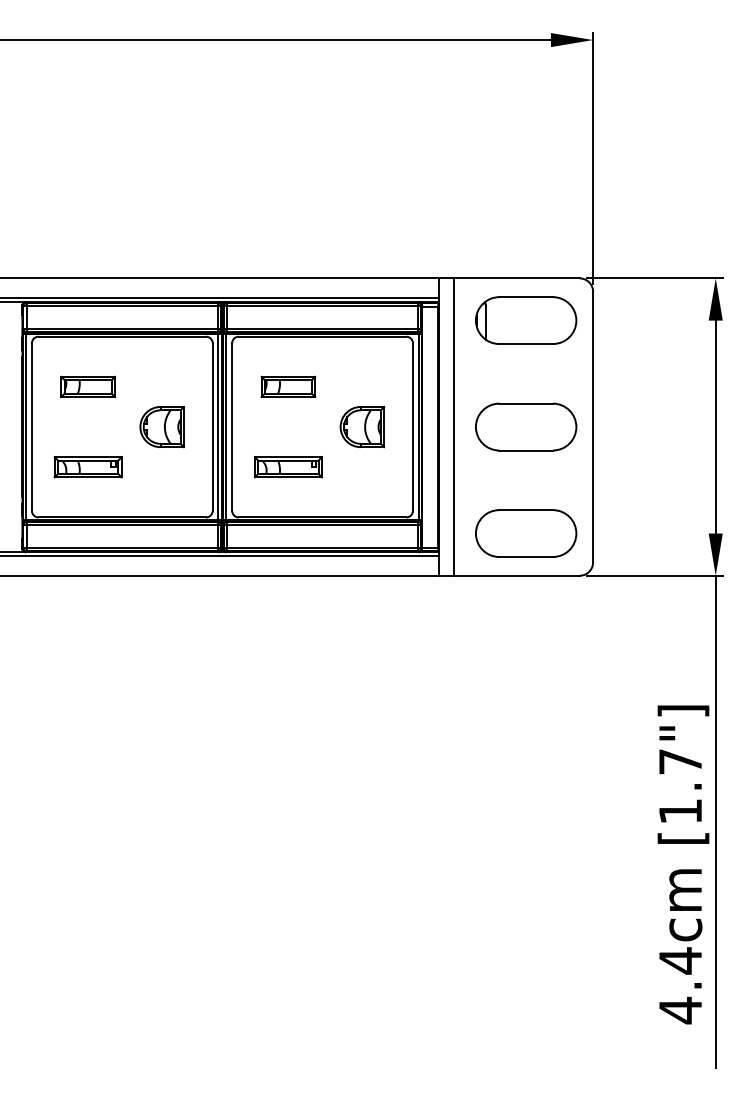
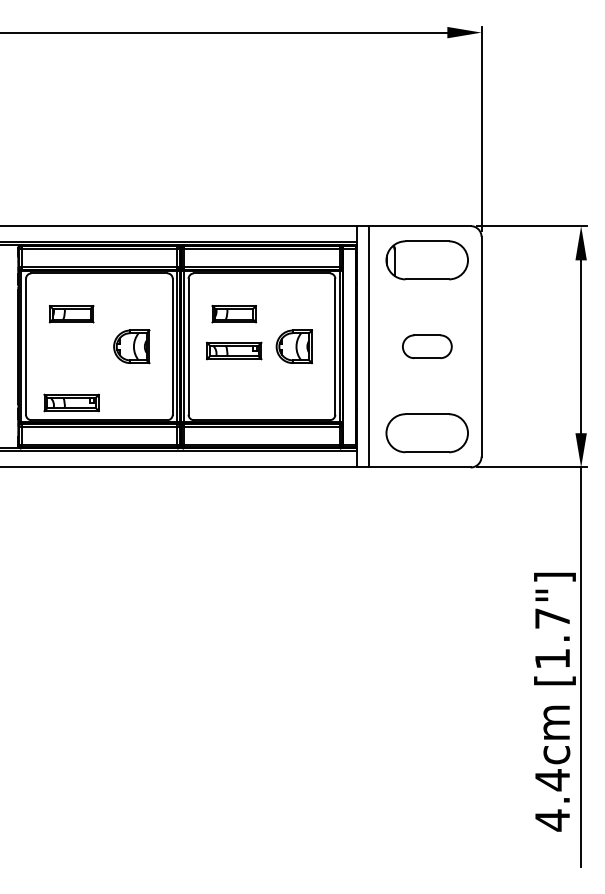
part: (526, 426) -> (427, 346), size x0.6
part: (87, 467) -> (71, 403), moved
part: (287, 467) -> (233, 351), moved

